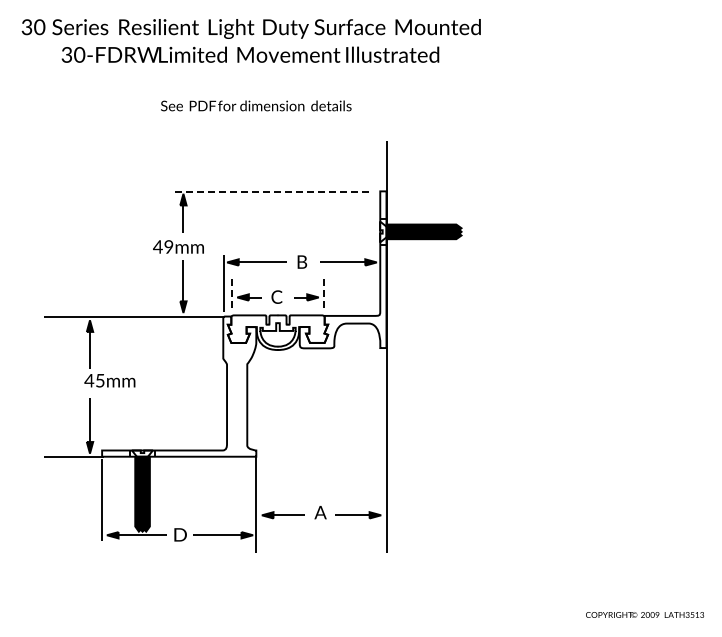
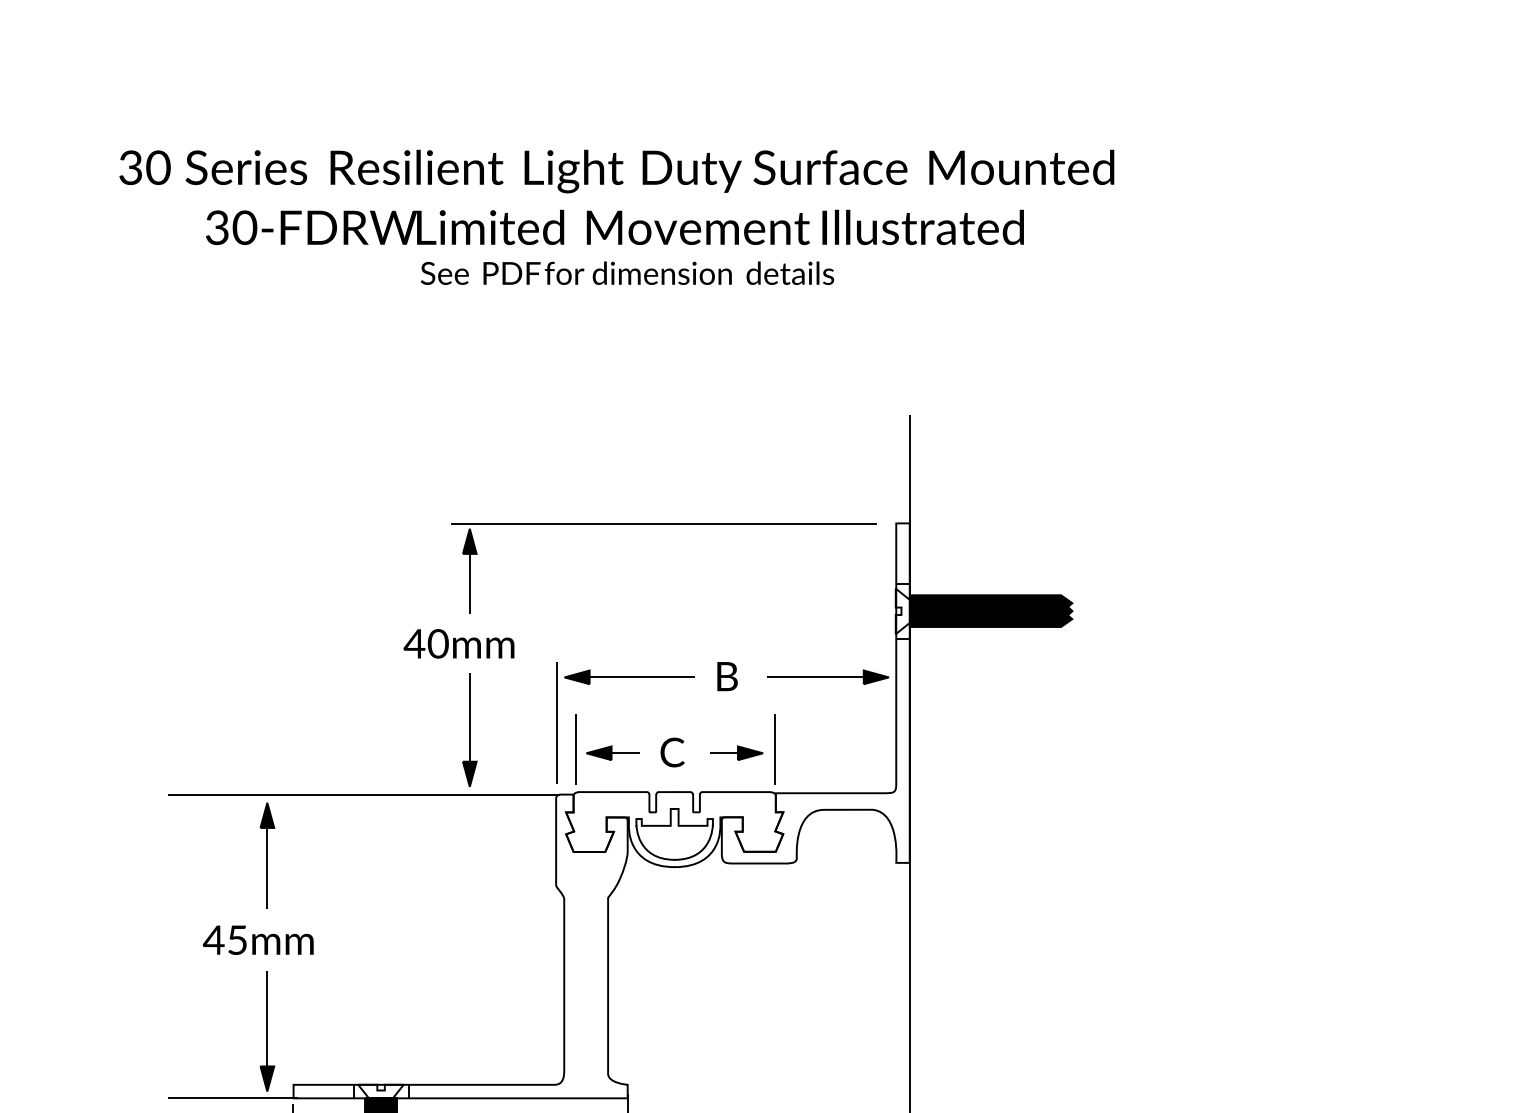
text: (256, 105) -> (628, 272), moved
line: (273, 191) -> (664, 523), dashed -> solid
text: (168, 247) -> (437, 644), 49mm -> 40mm
line: (232, 296) -> (576, 751), dashed -> solid
line: (324, 296) -> (775, 751), dashed -> solid
text: (109, 380) -> (257, 939), moved

